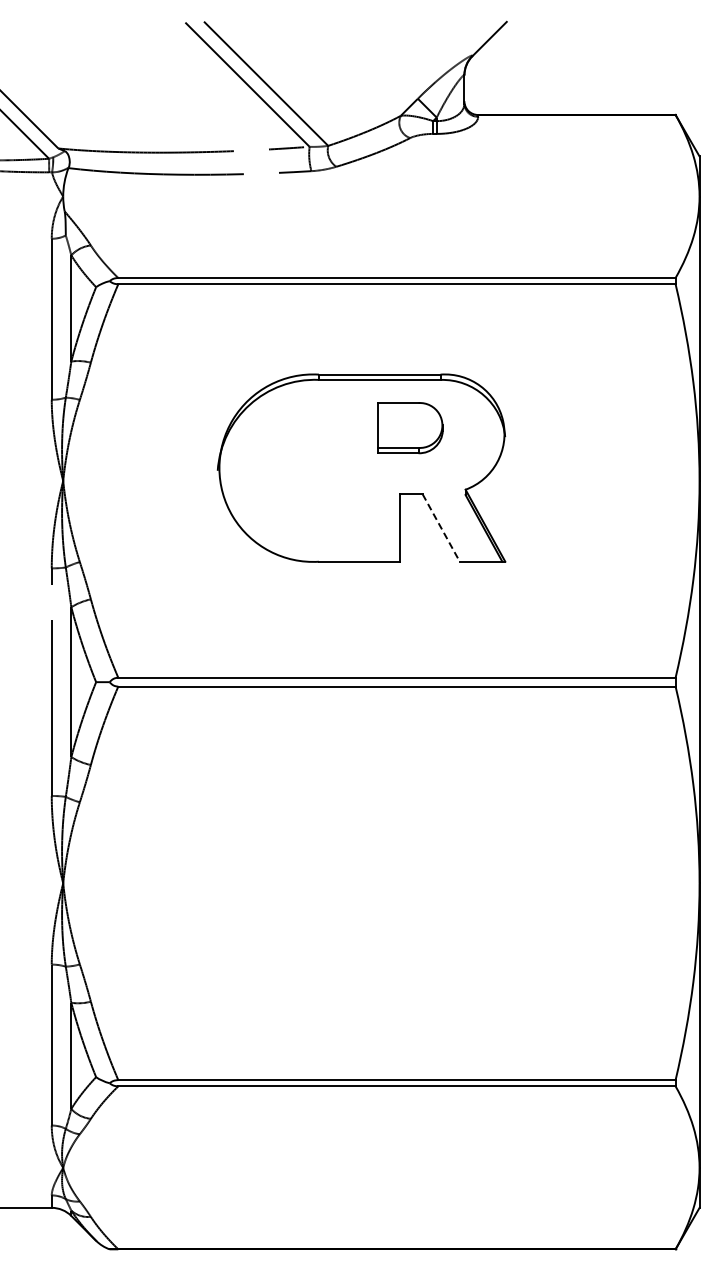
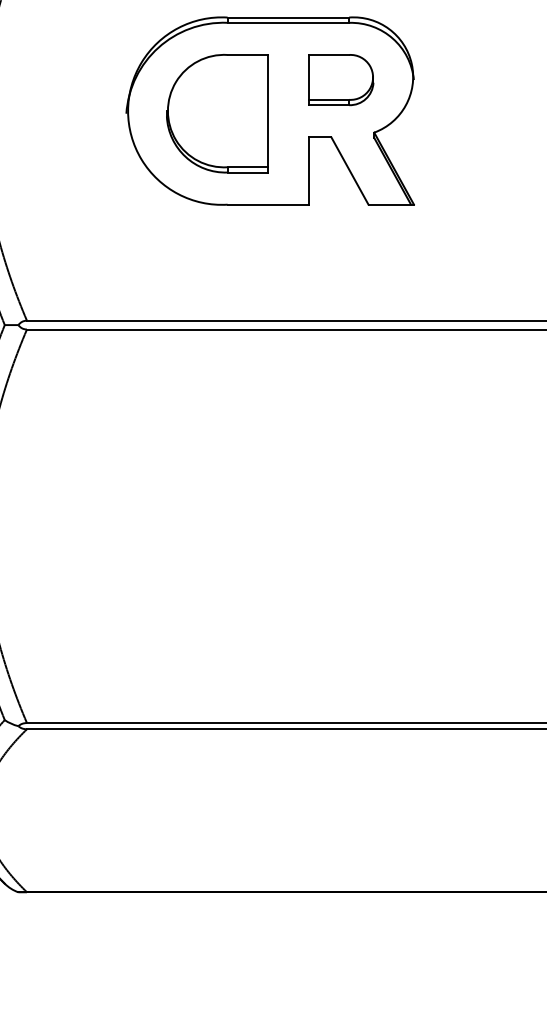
part: (410, 428) -> (341, 80), moved
part: (308, 470) -> (217, 113), added
line: (441, 528) -> (350, 171), dashed -> solid

